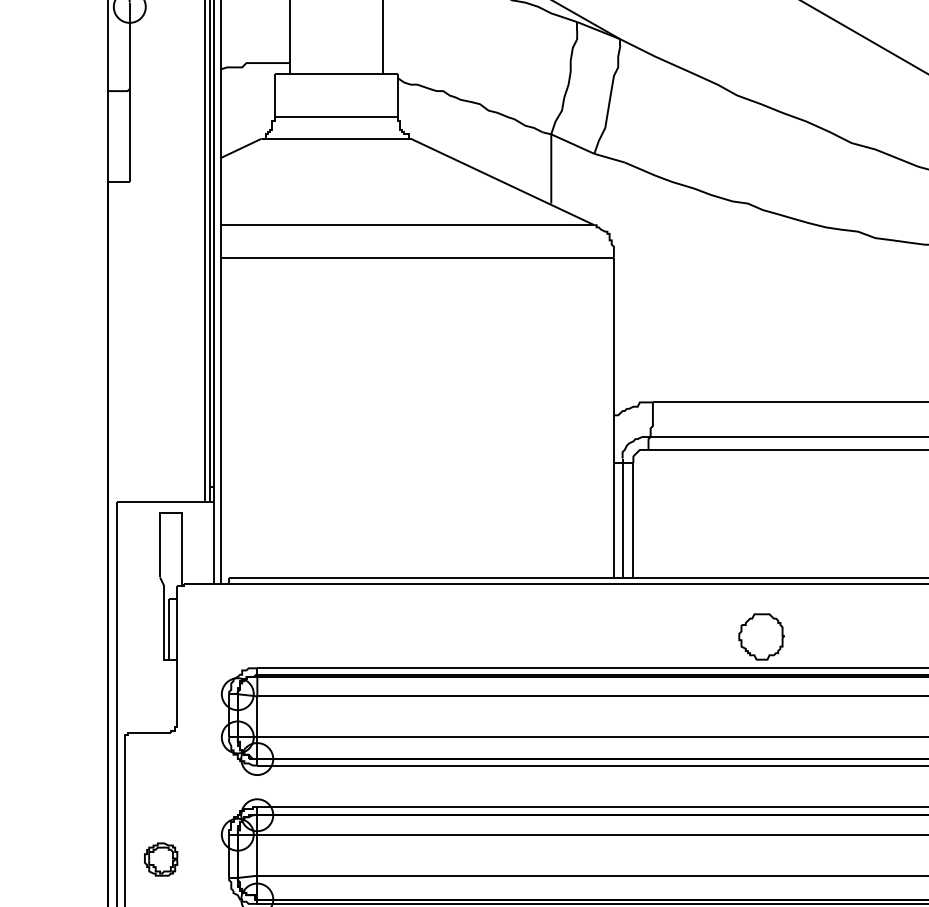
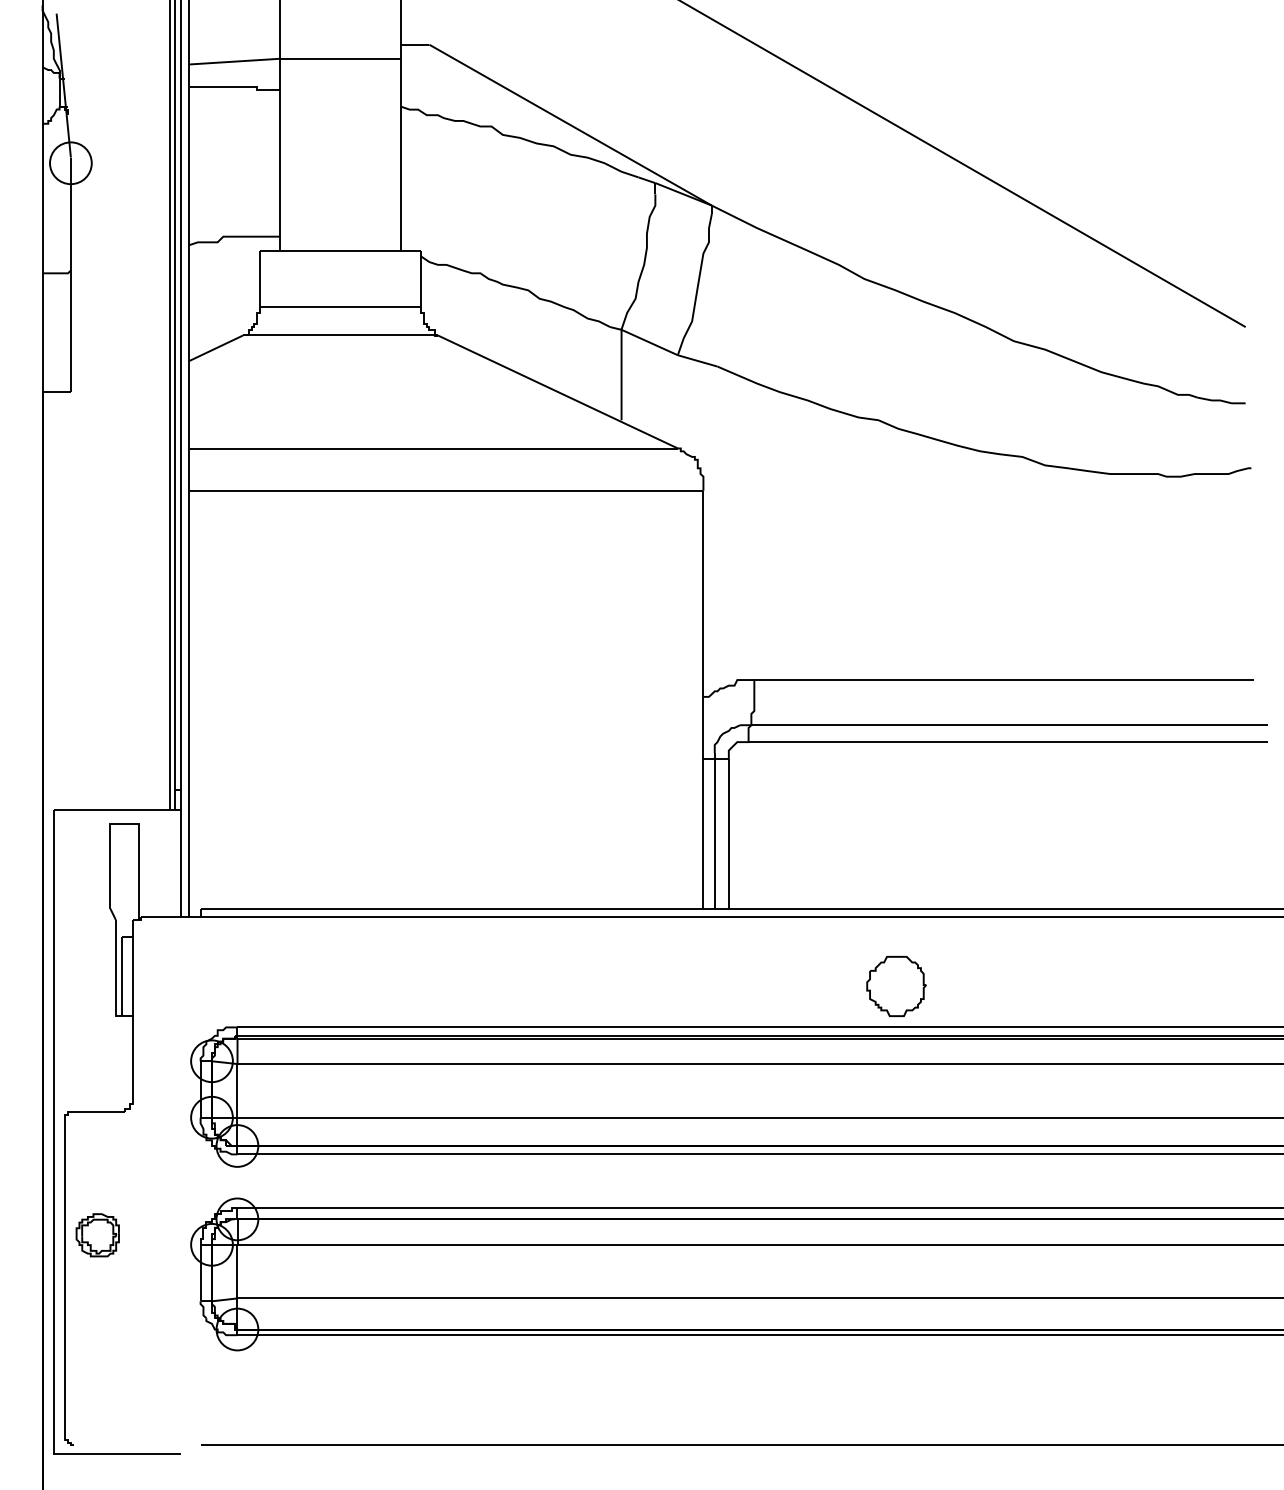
part: (160, 859) -> (97, 1235), moved

